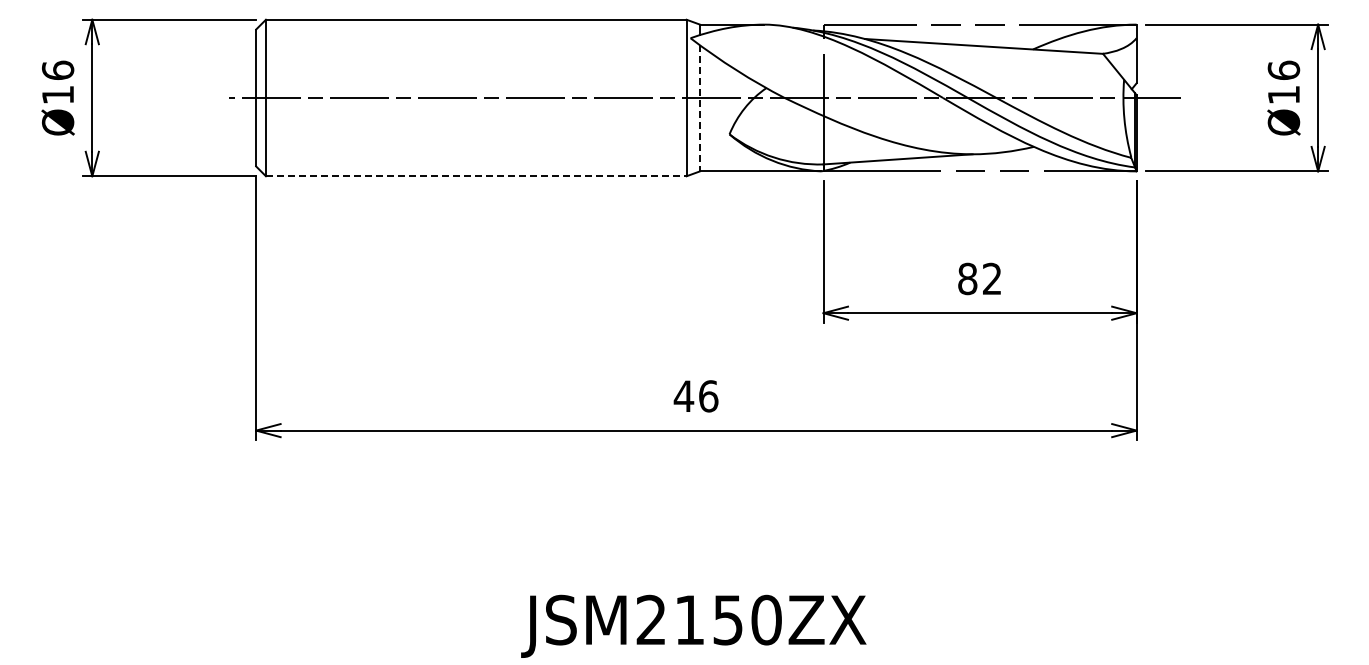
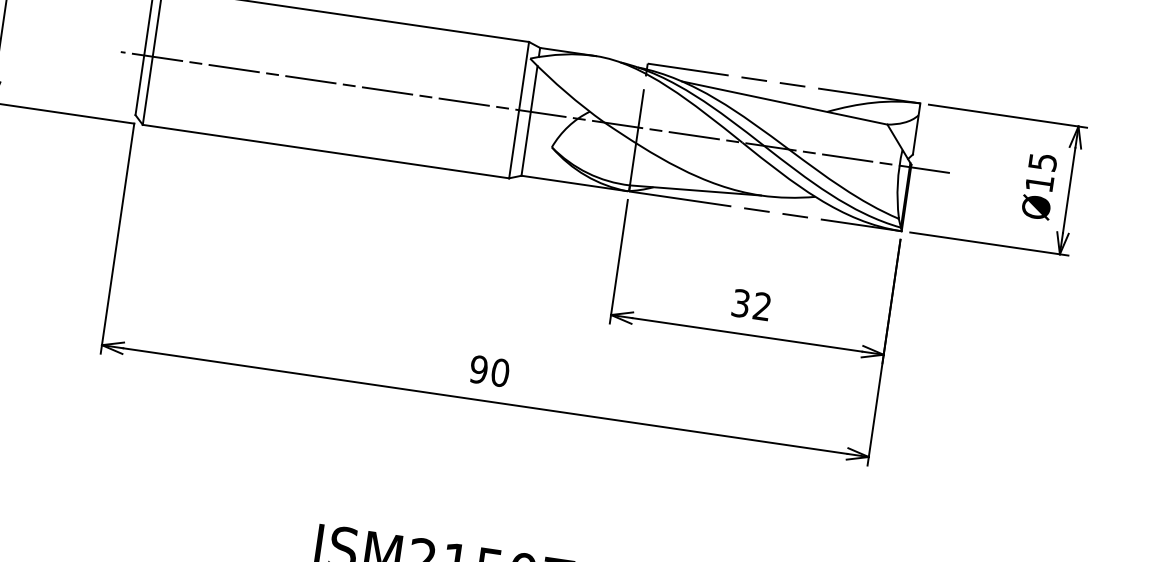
text: (1283, 69) -> (1042, 161), Ø16 -> Ø15
line: (700, 108) -> (529, 121), dashed -> solid
line: (476, 176) -> (326, 151), dashed -> solid
text: (967, 278) -> (740, 303), 82 -> 32
text: (695, 396) -> (488, 371), 46 -> 90

